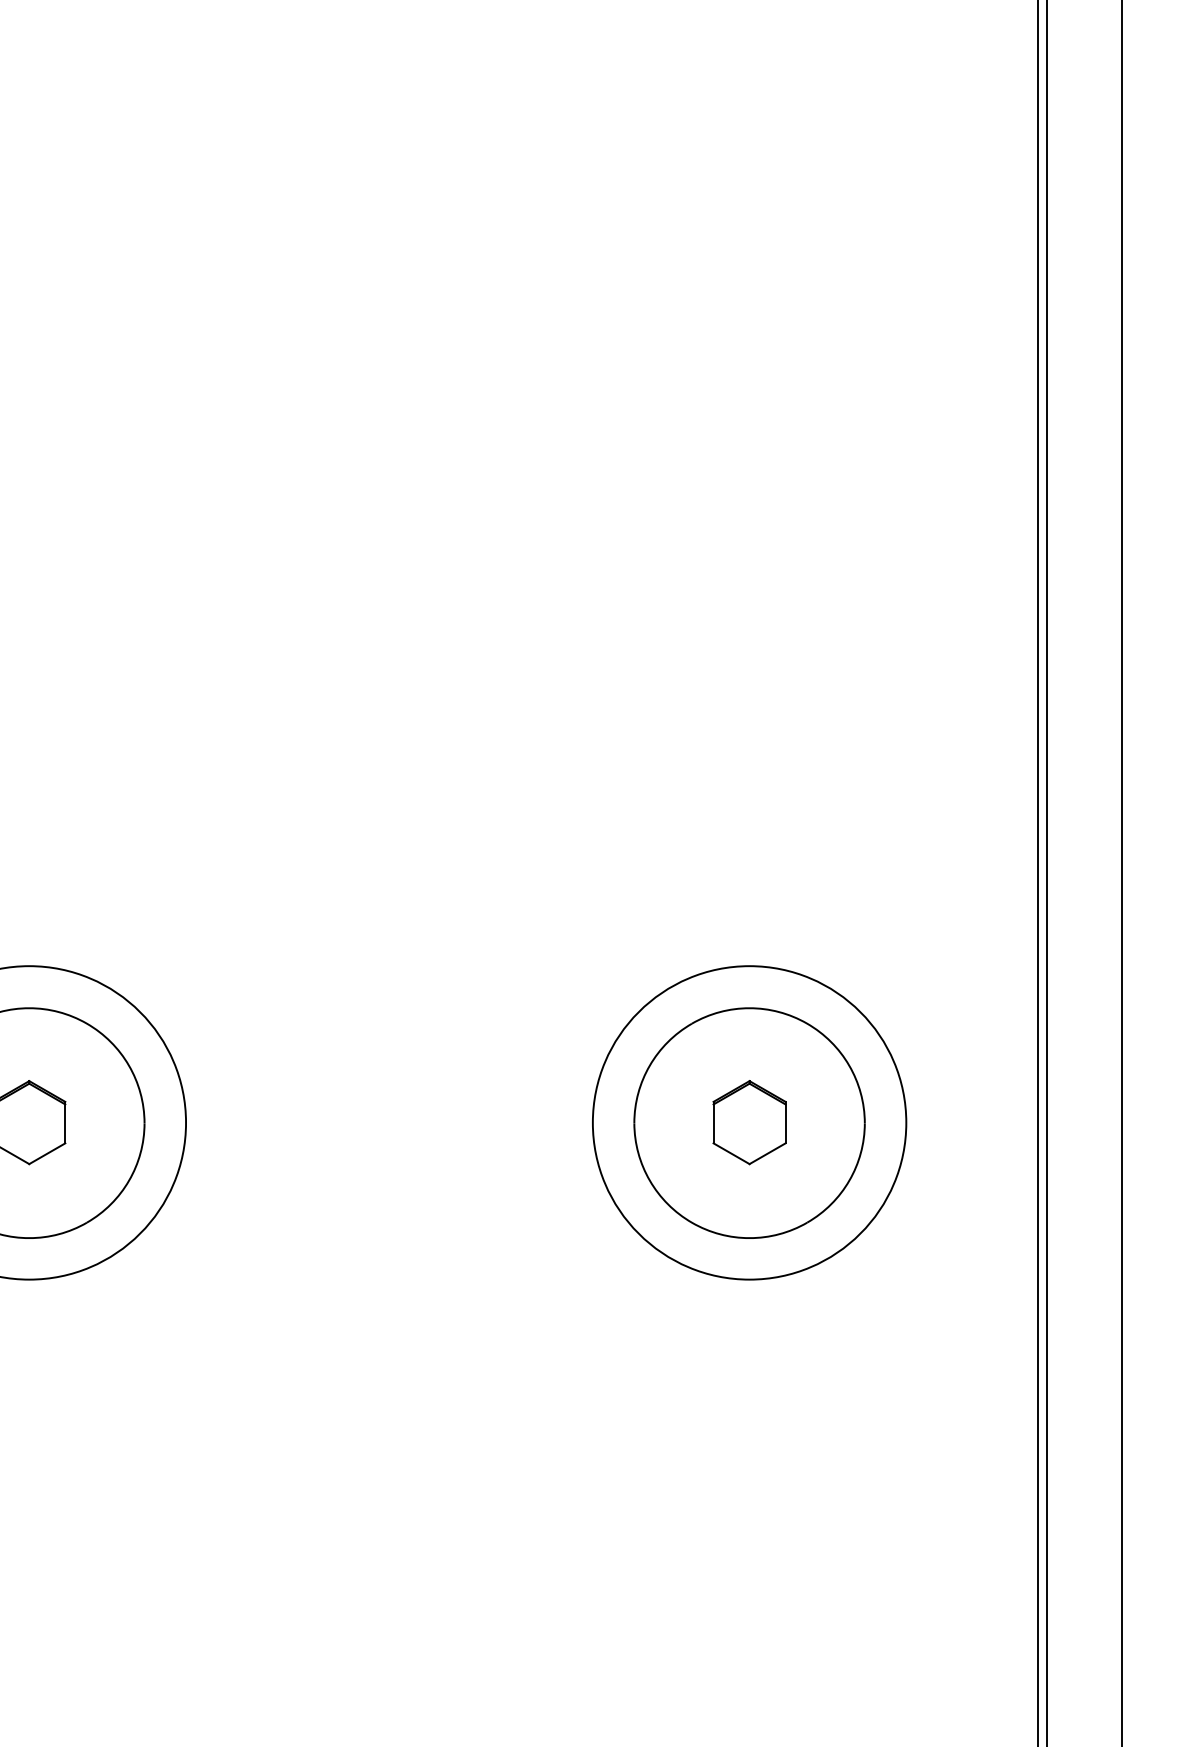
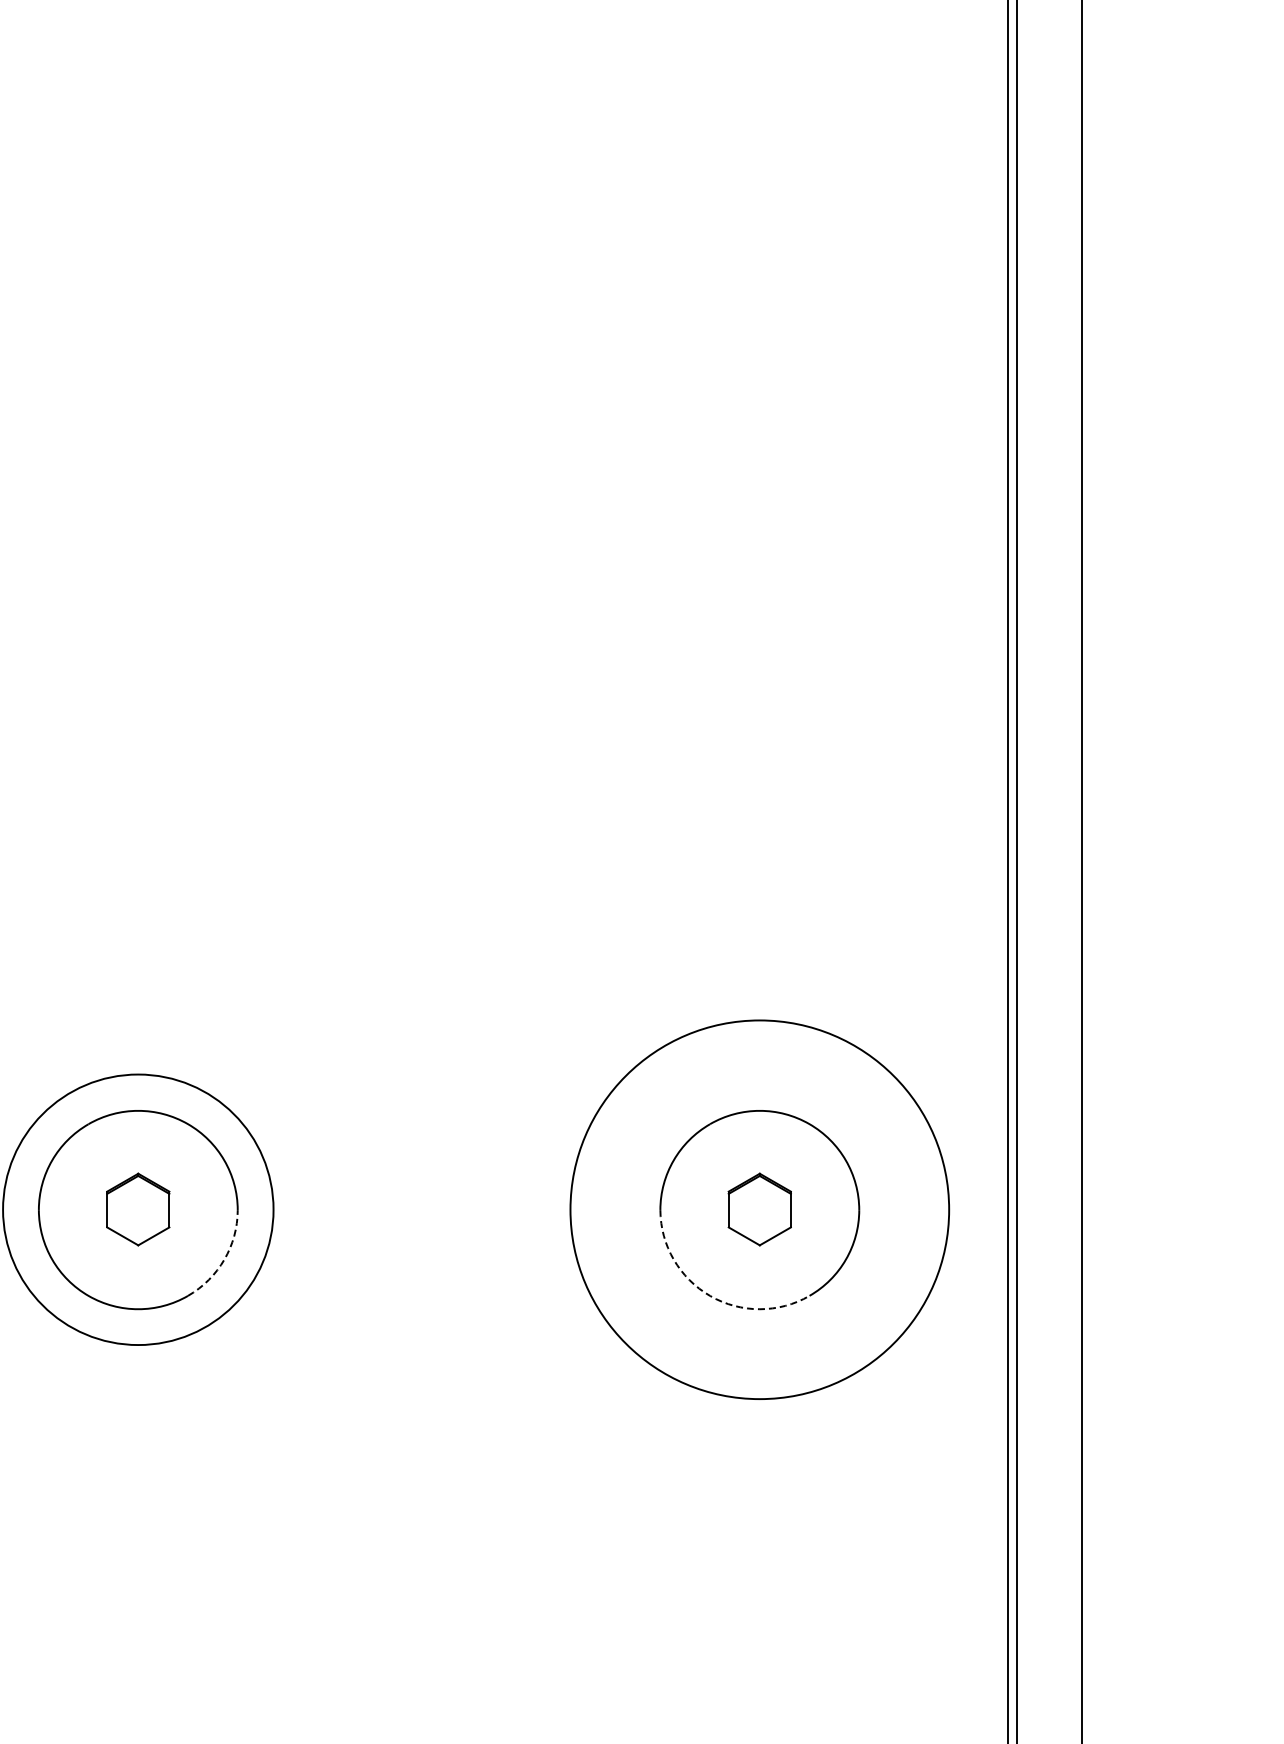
circle: (749, 1122) -> (759, 1209), size x1.4
arc: (129, 1180) -> (224, 1259), solid -> dashed
arc: (692, 1222) -> (710, 1295), solid -> dashed

